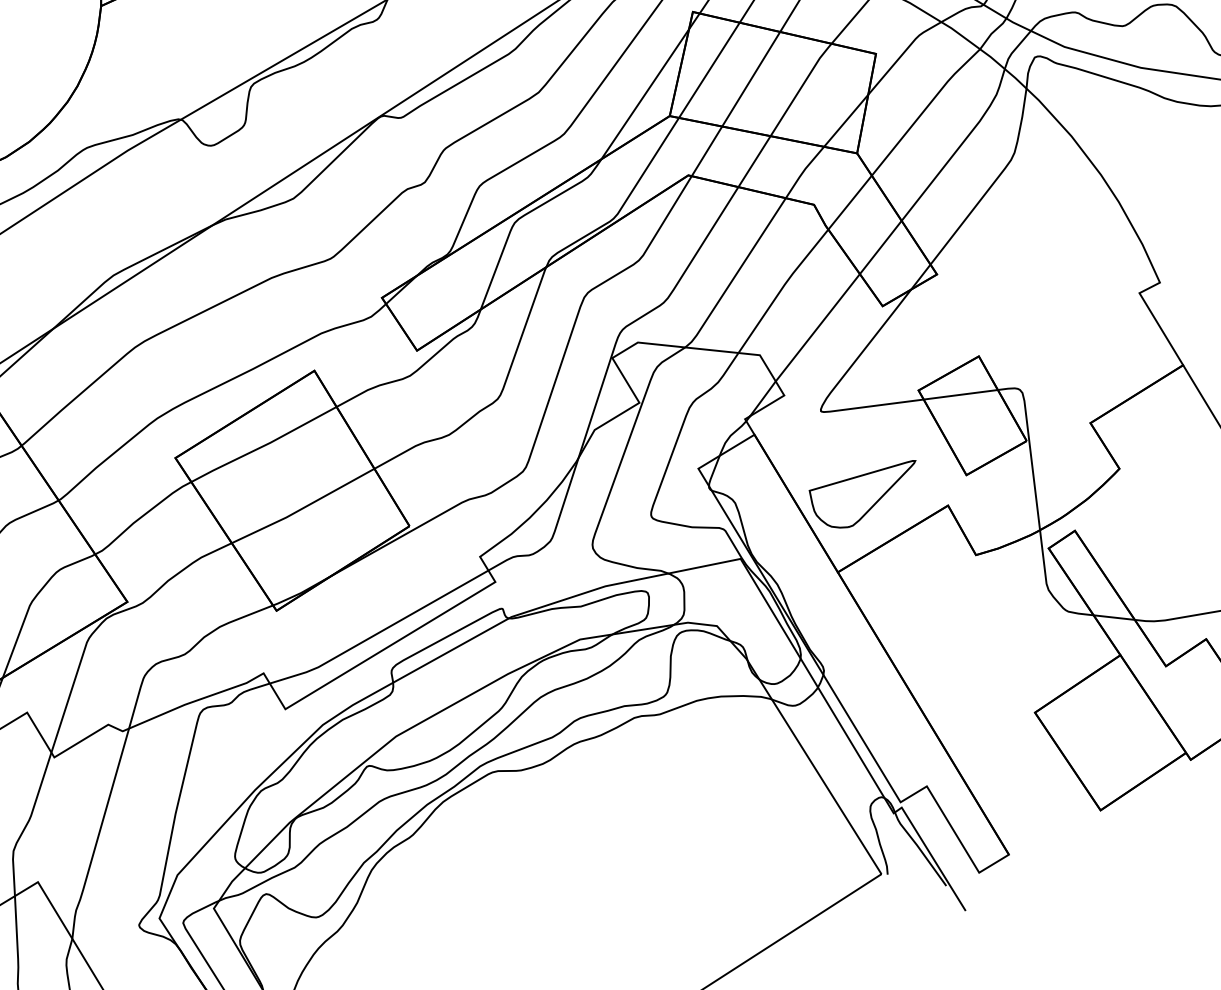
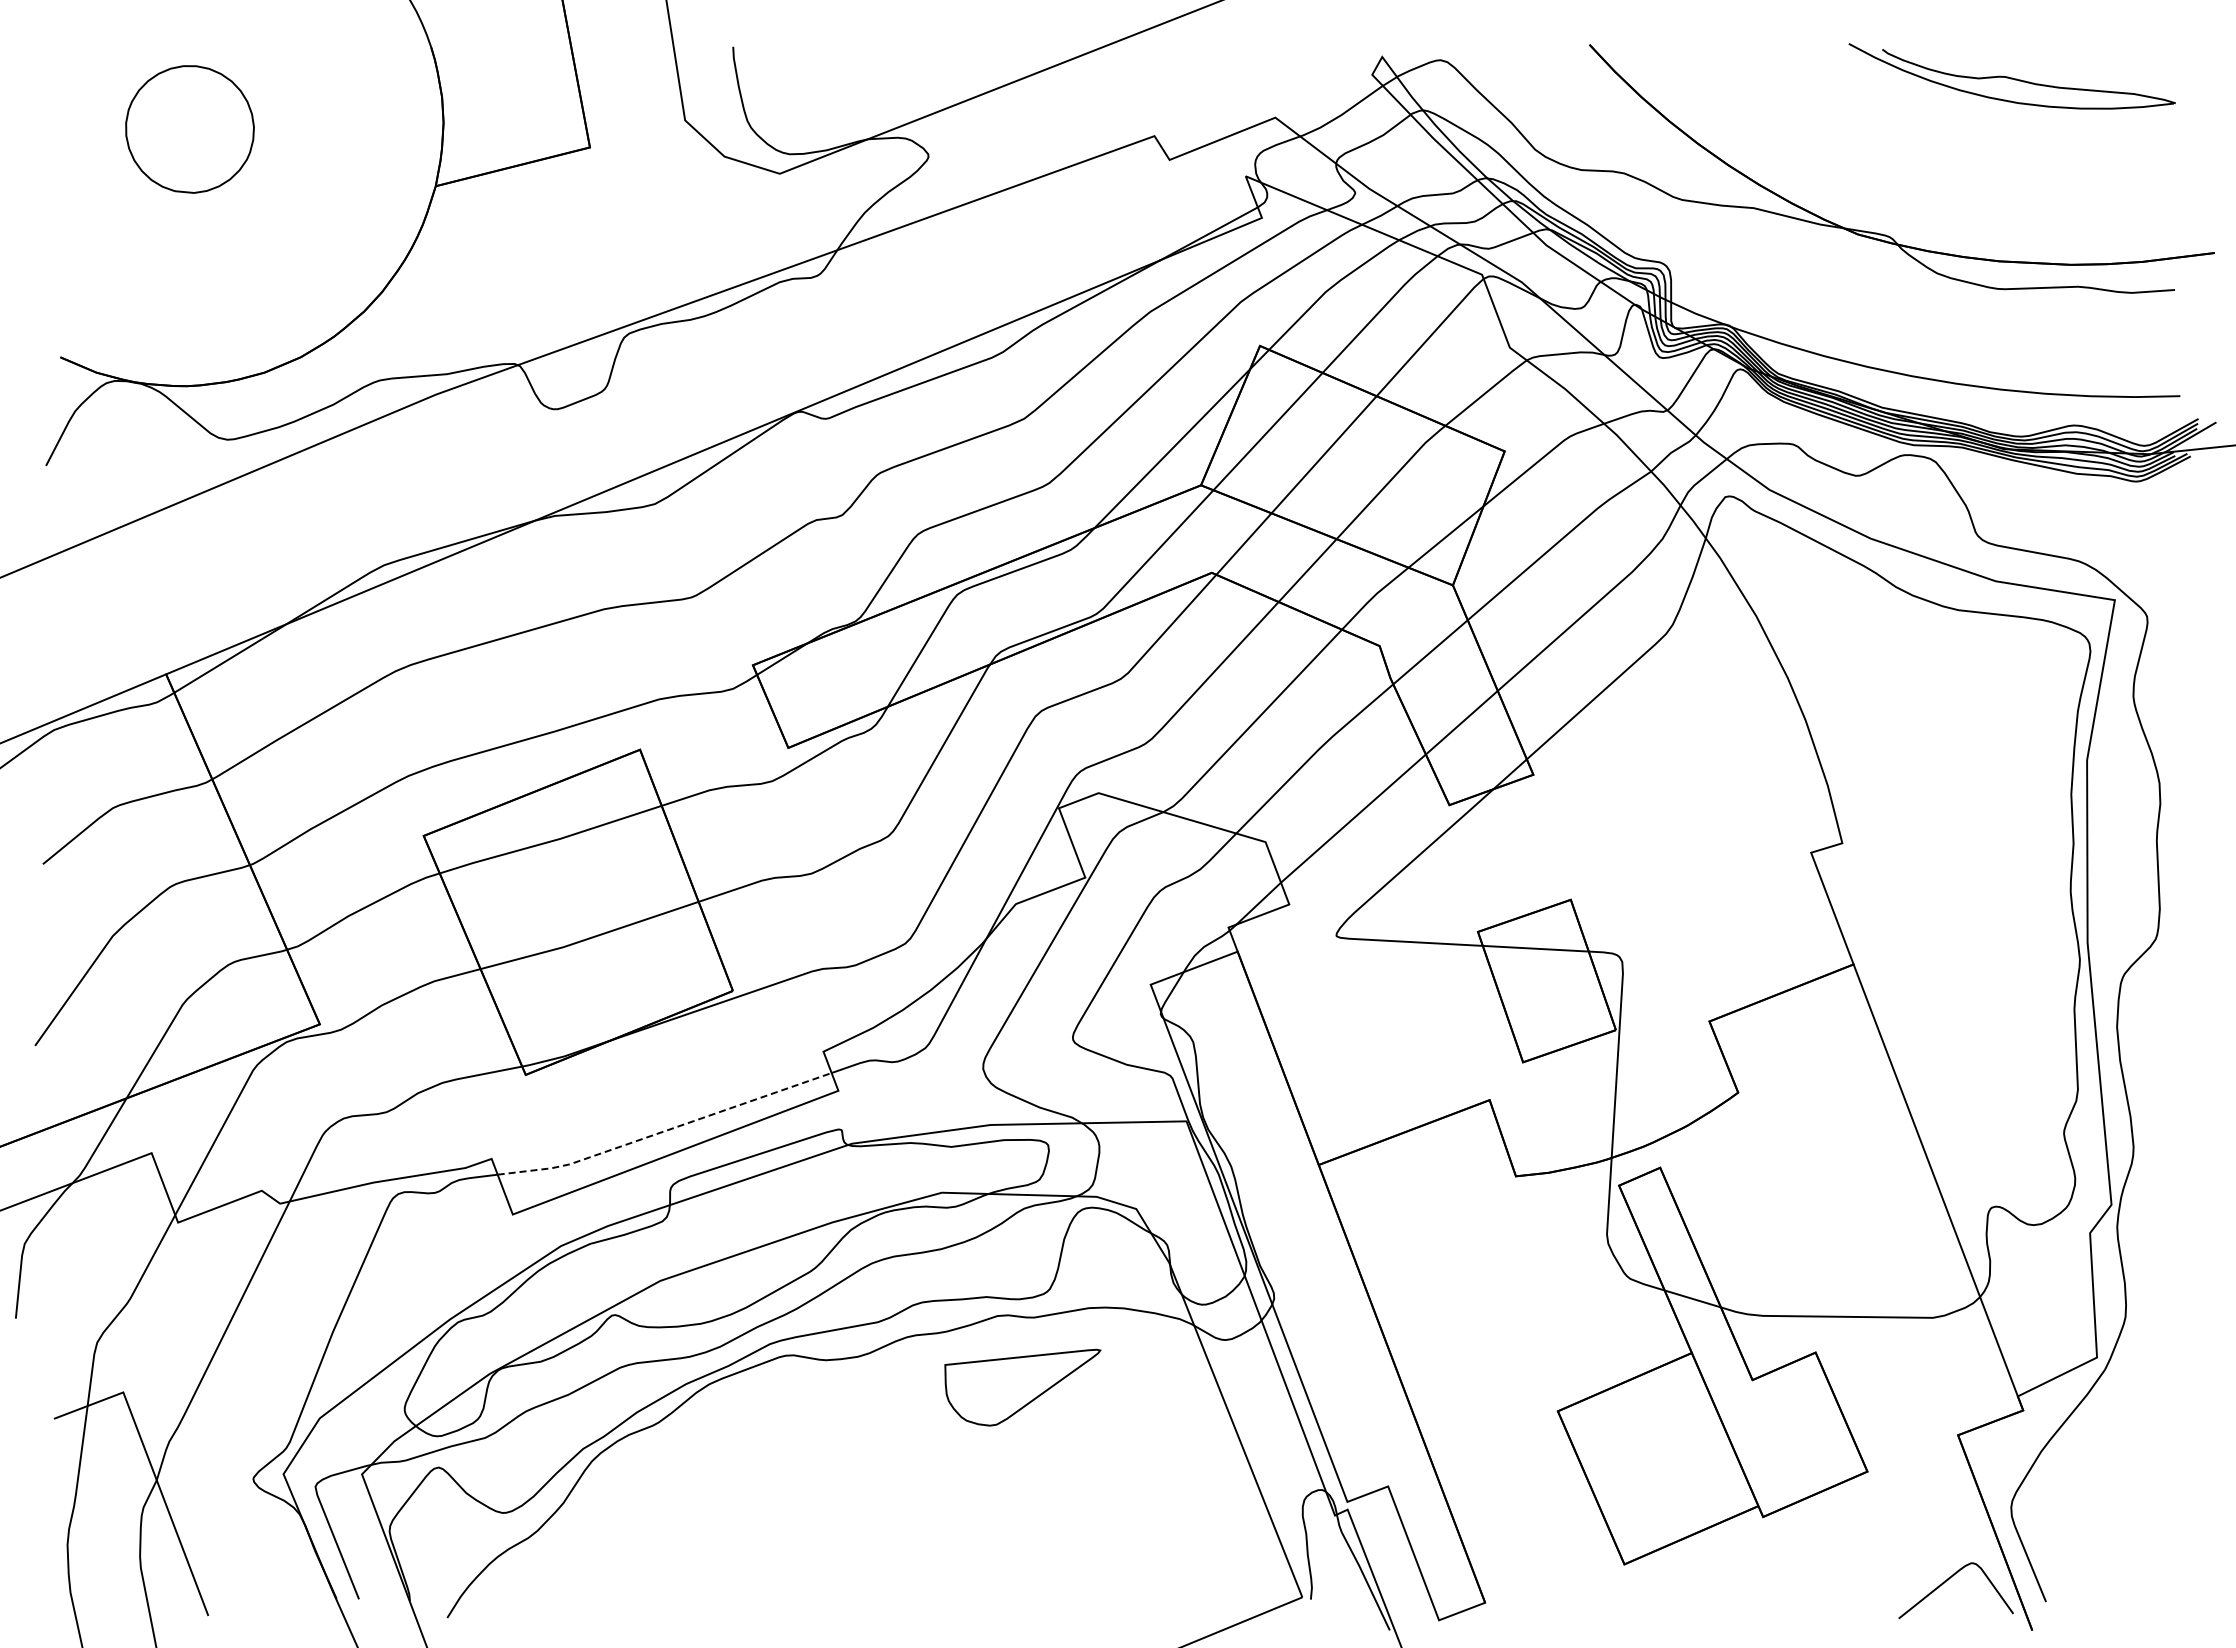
part: (866, 496) -> (1022, 1387), moved
line: (379, 632) -> (664, 1131), solid -> dashed

